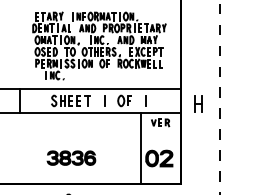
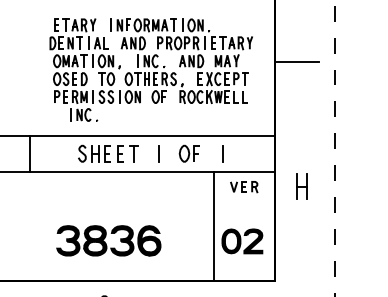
line: (194, 40) -> (295, 61), added
part: (198, 103) -> (302, 186), moved
part: (71, 157) -> (108, 239), size x1.43

